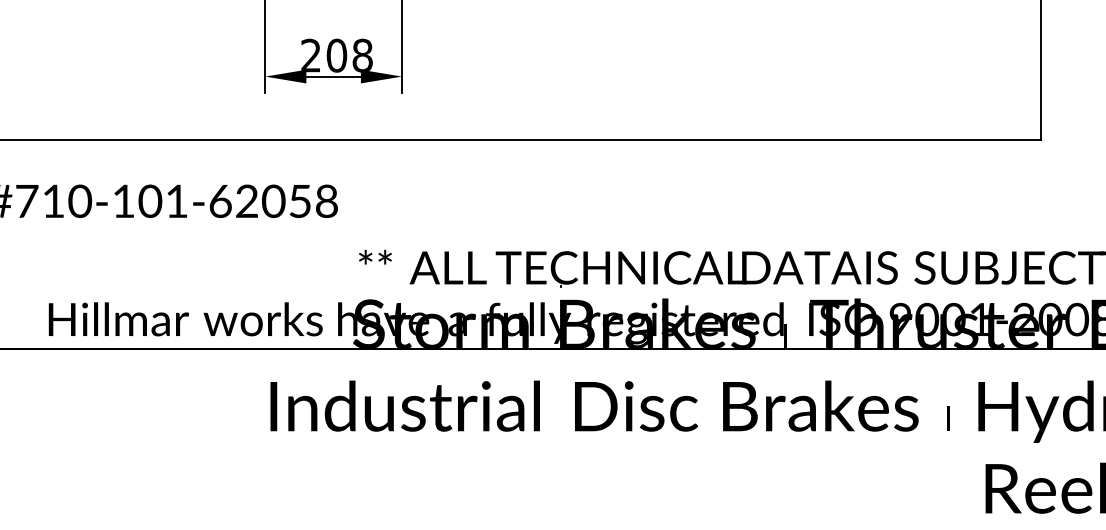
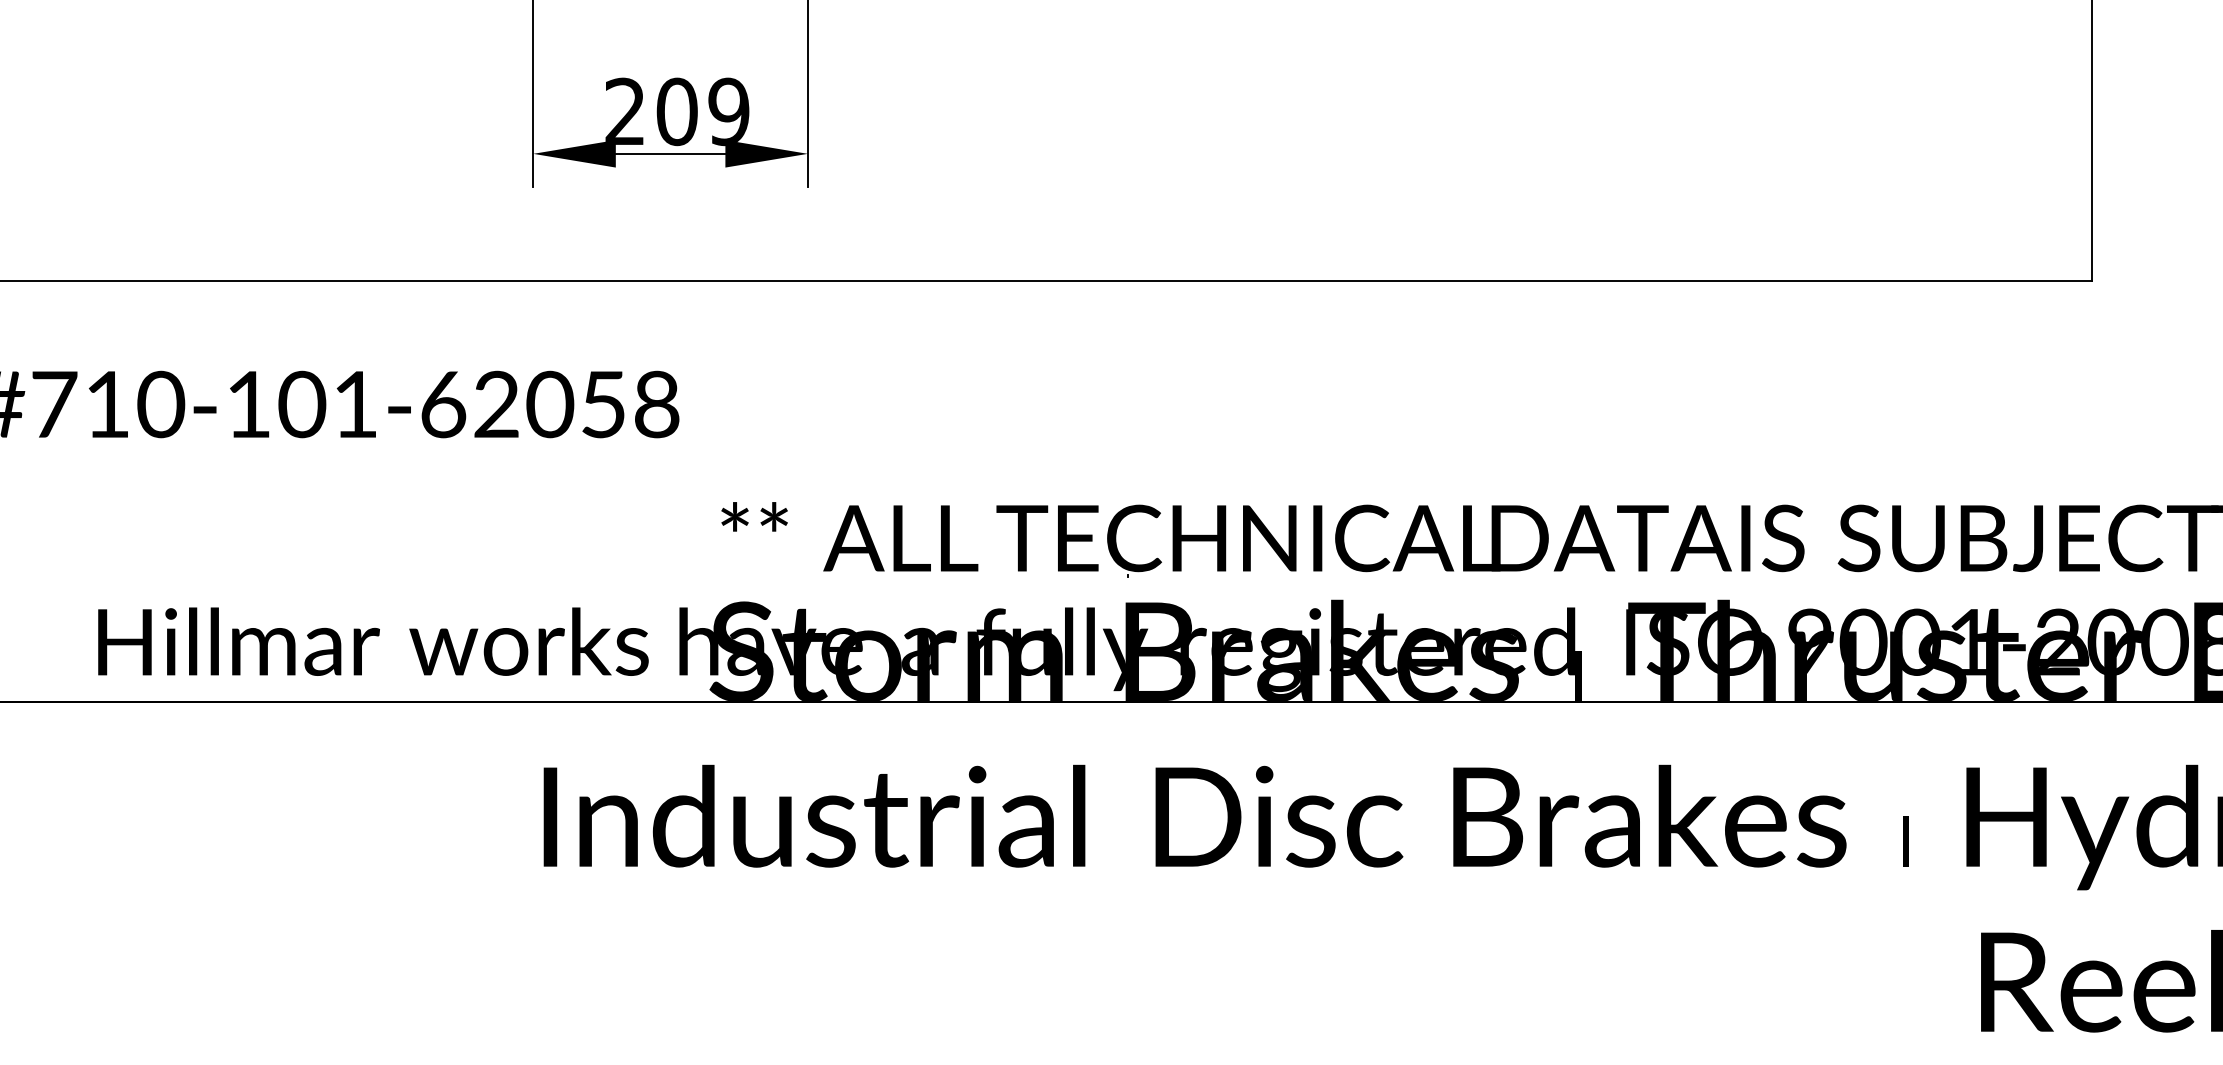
text: (362, 55) -> (728, 111), 208 -> 209

